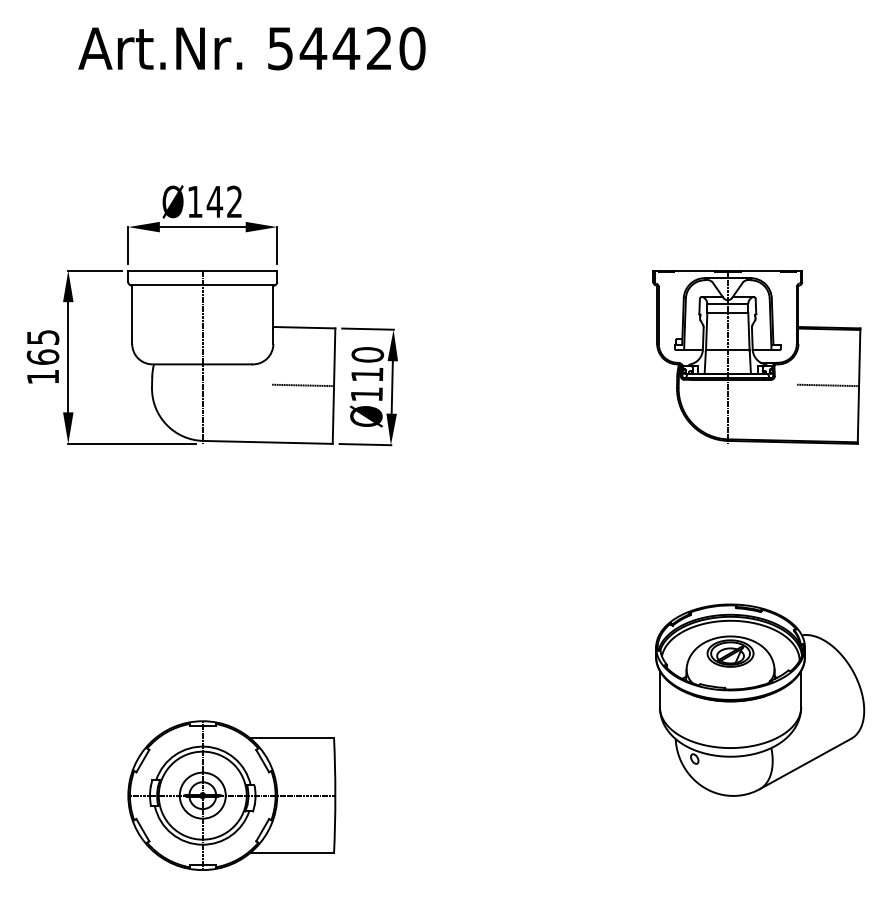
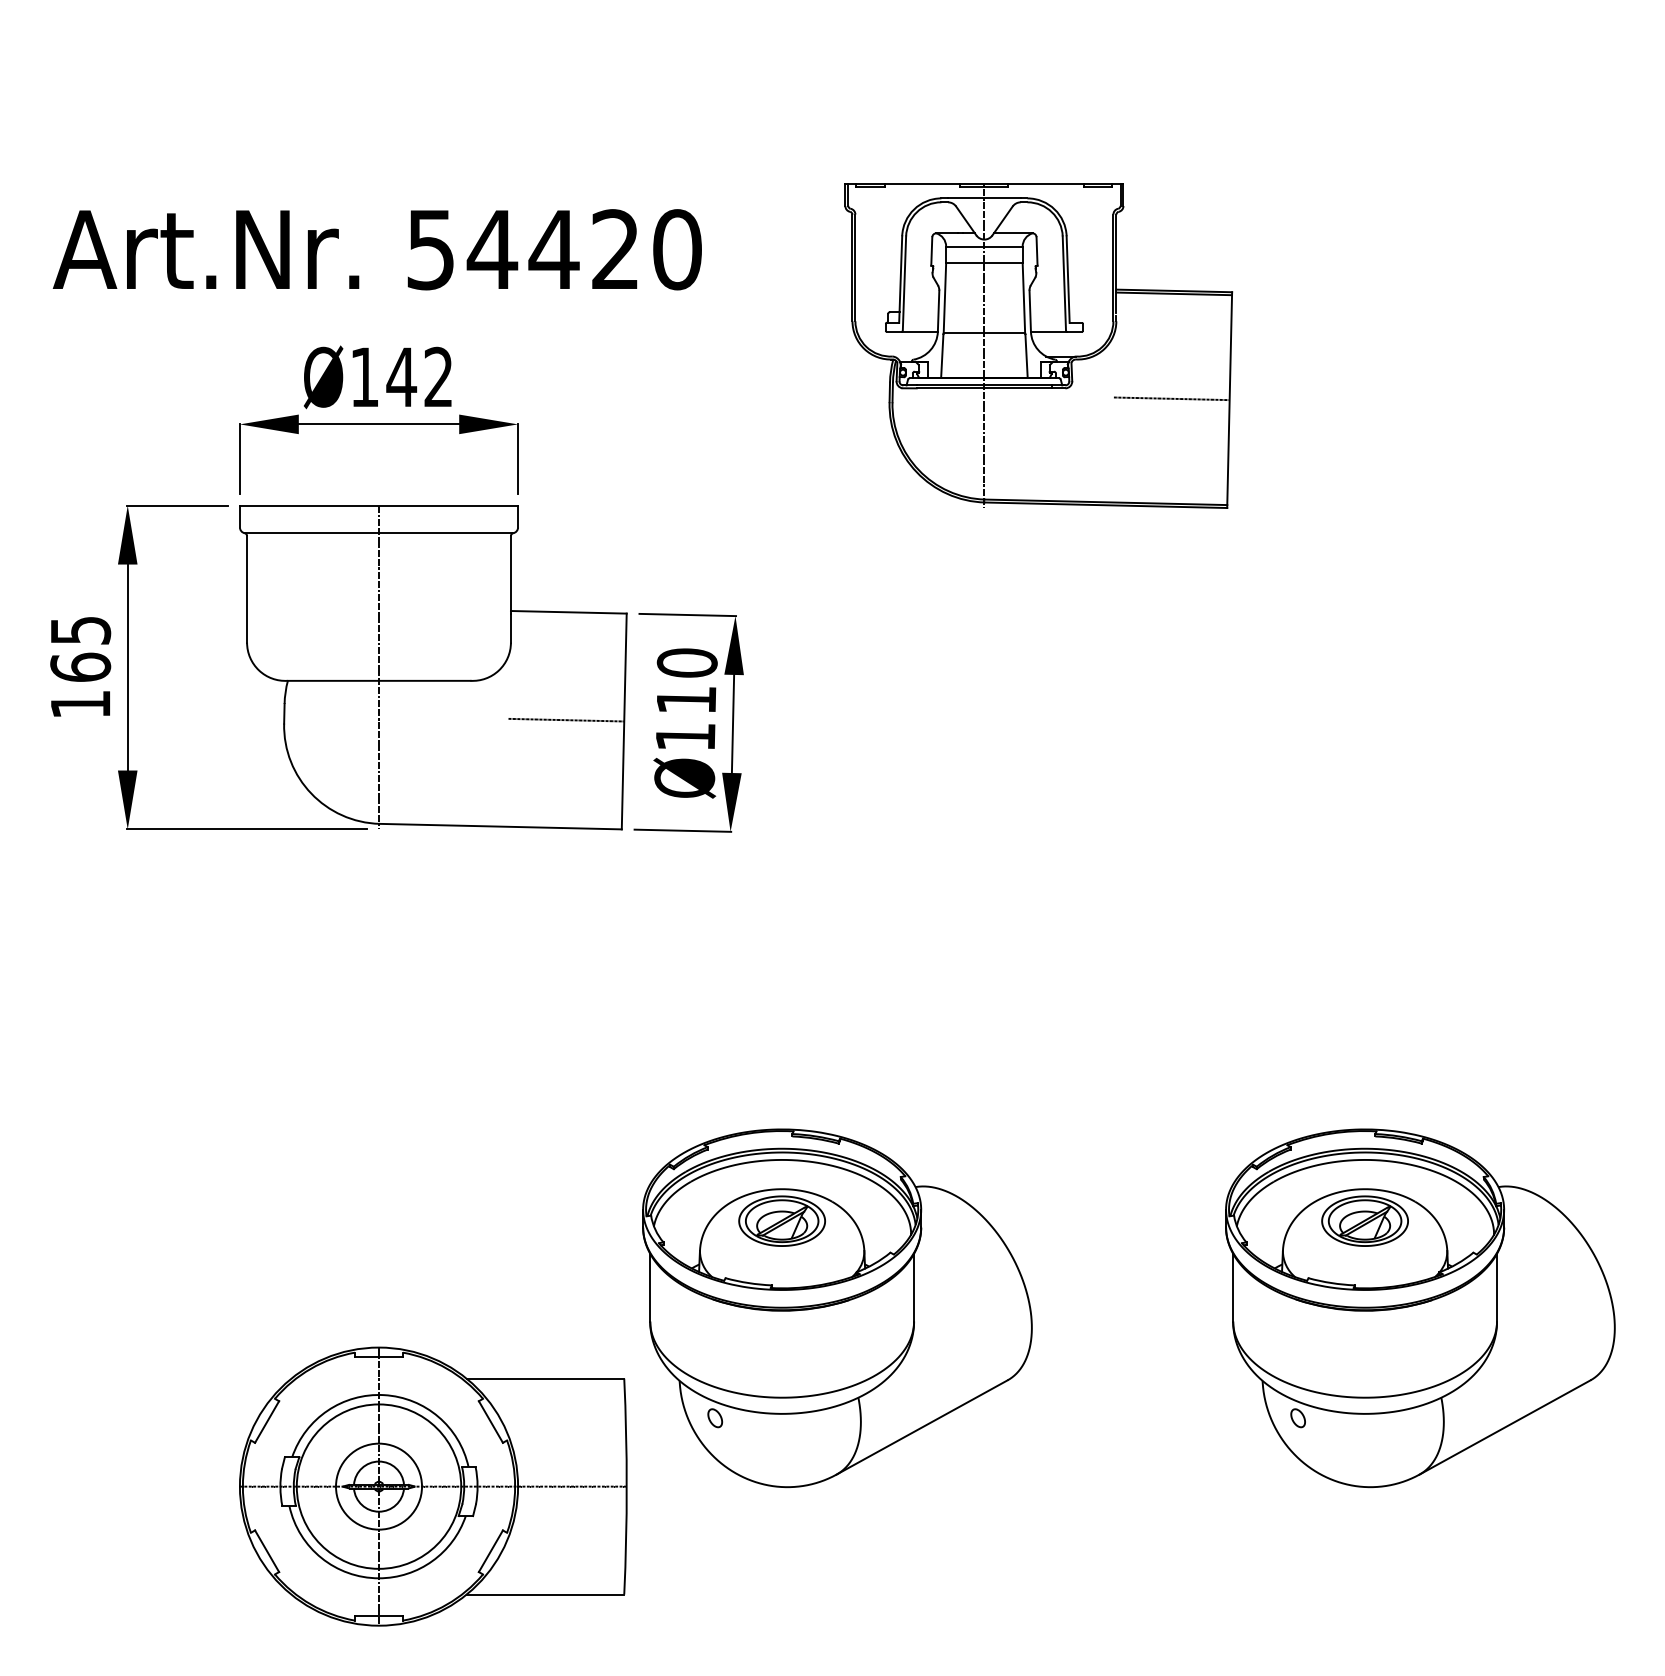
text: (251, 48) -> (376, 249), moved
part: (756, 357) -> (1038, 346), moved
part: (448, 699) -> (838, 1306), added

